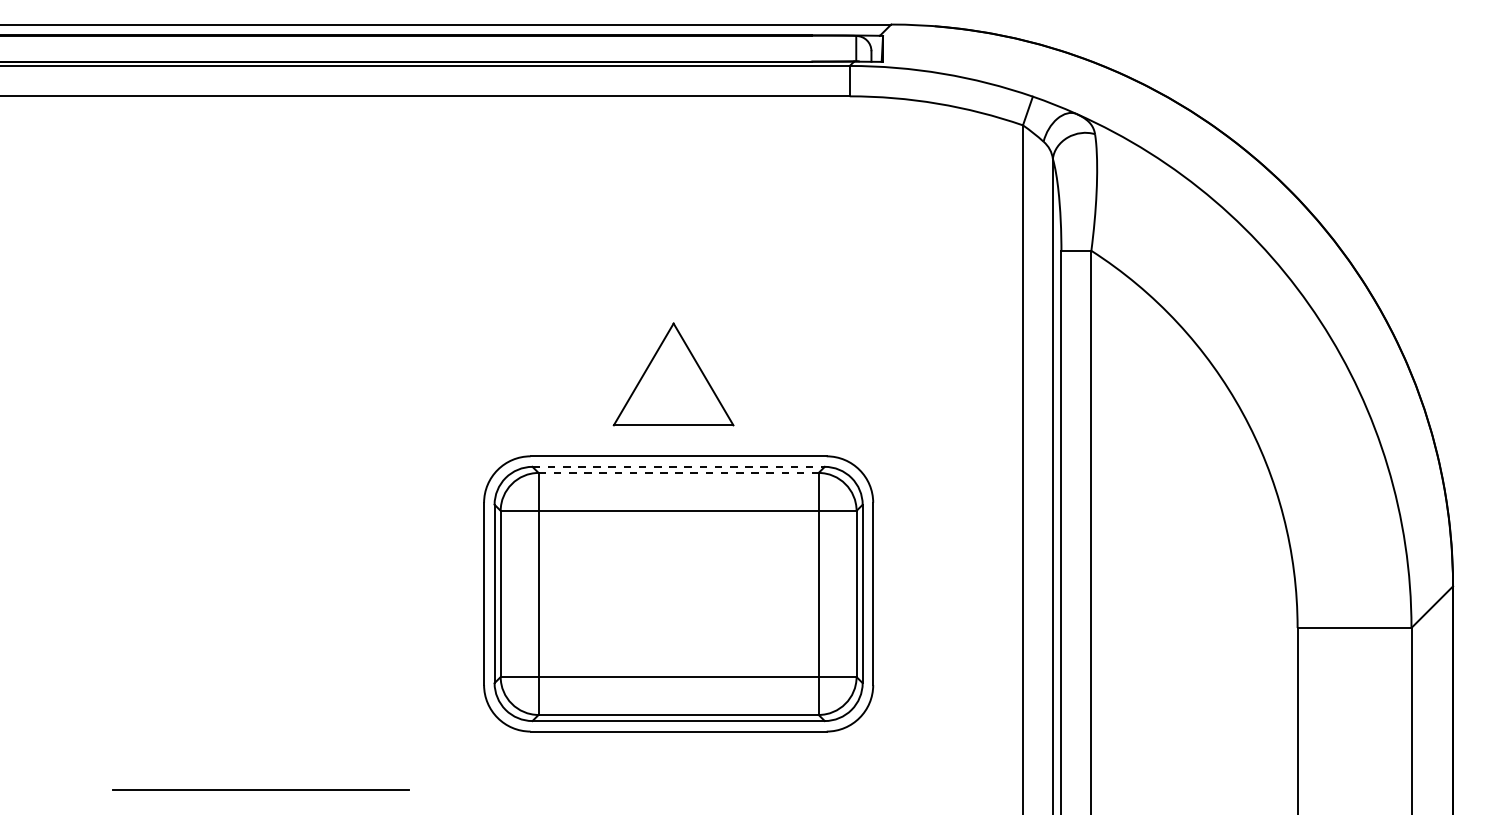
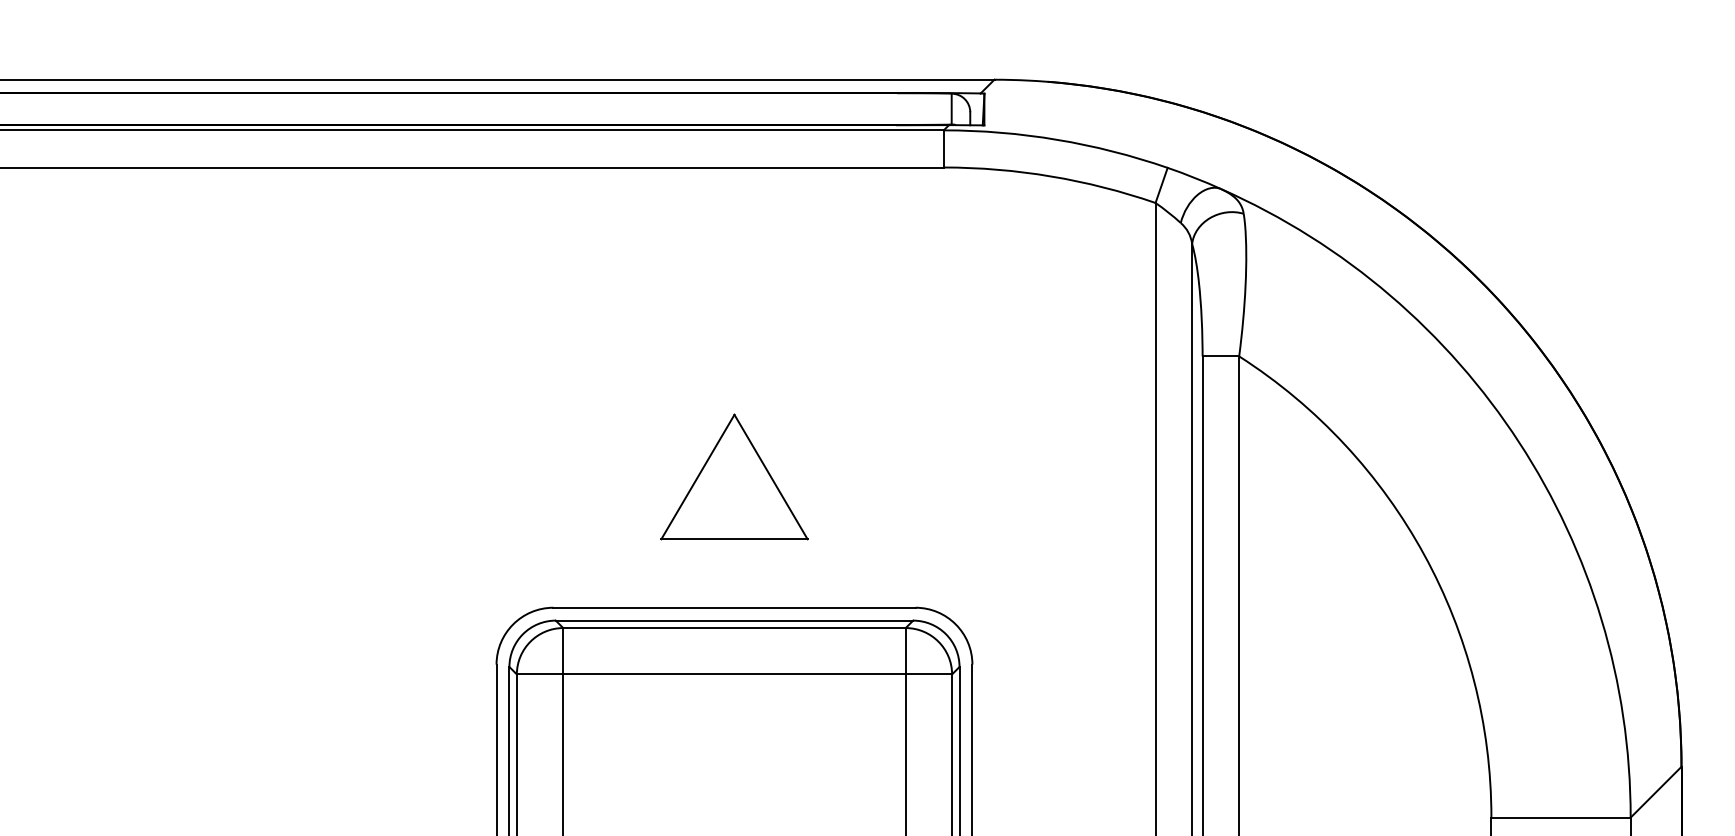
part: (673, 374) -> (734, 477), moved
line: (679, 466) -> (735, 620), dashed -> solid
line: (679, 472) -> (735, 627), dashed -> solid

